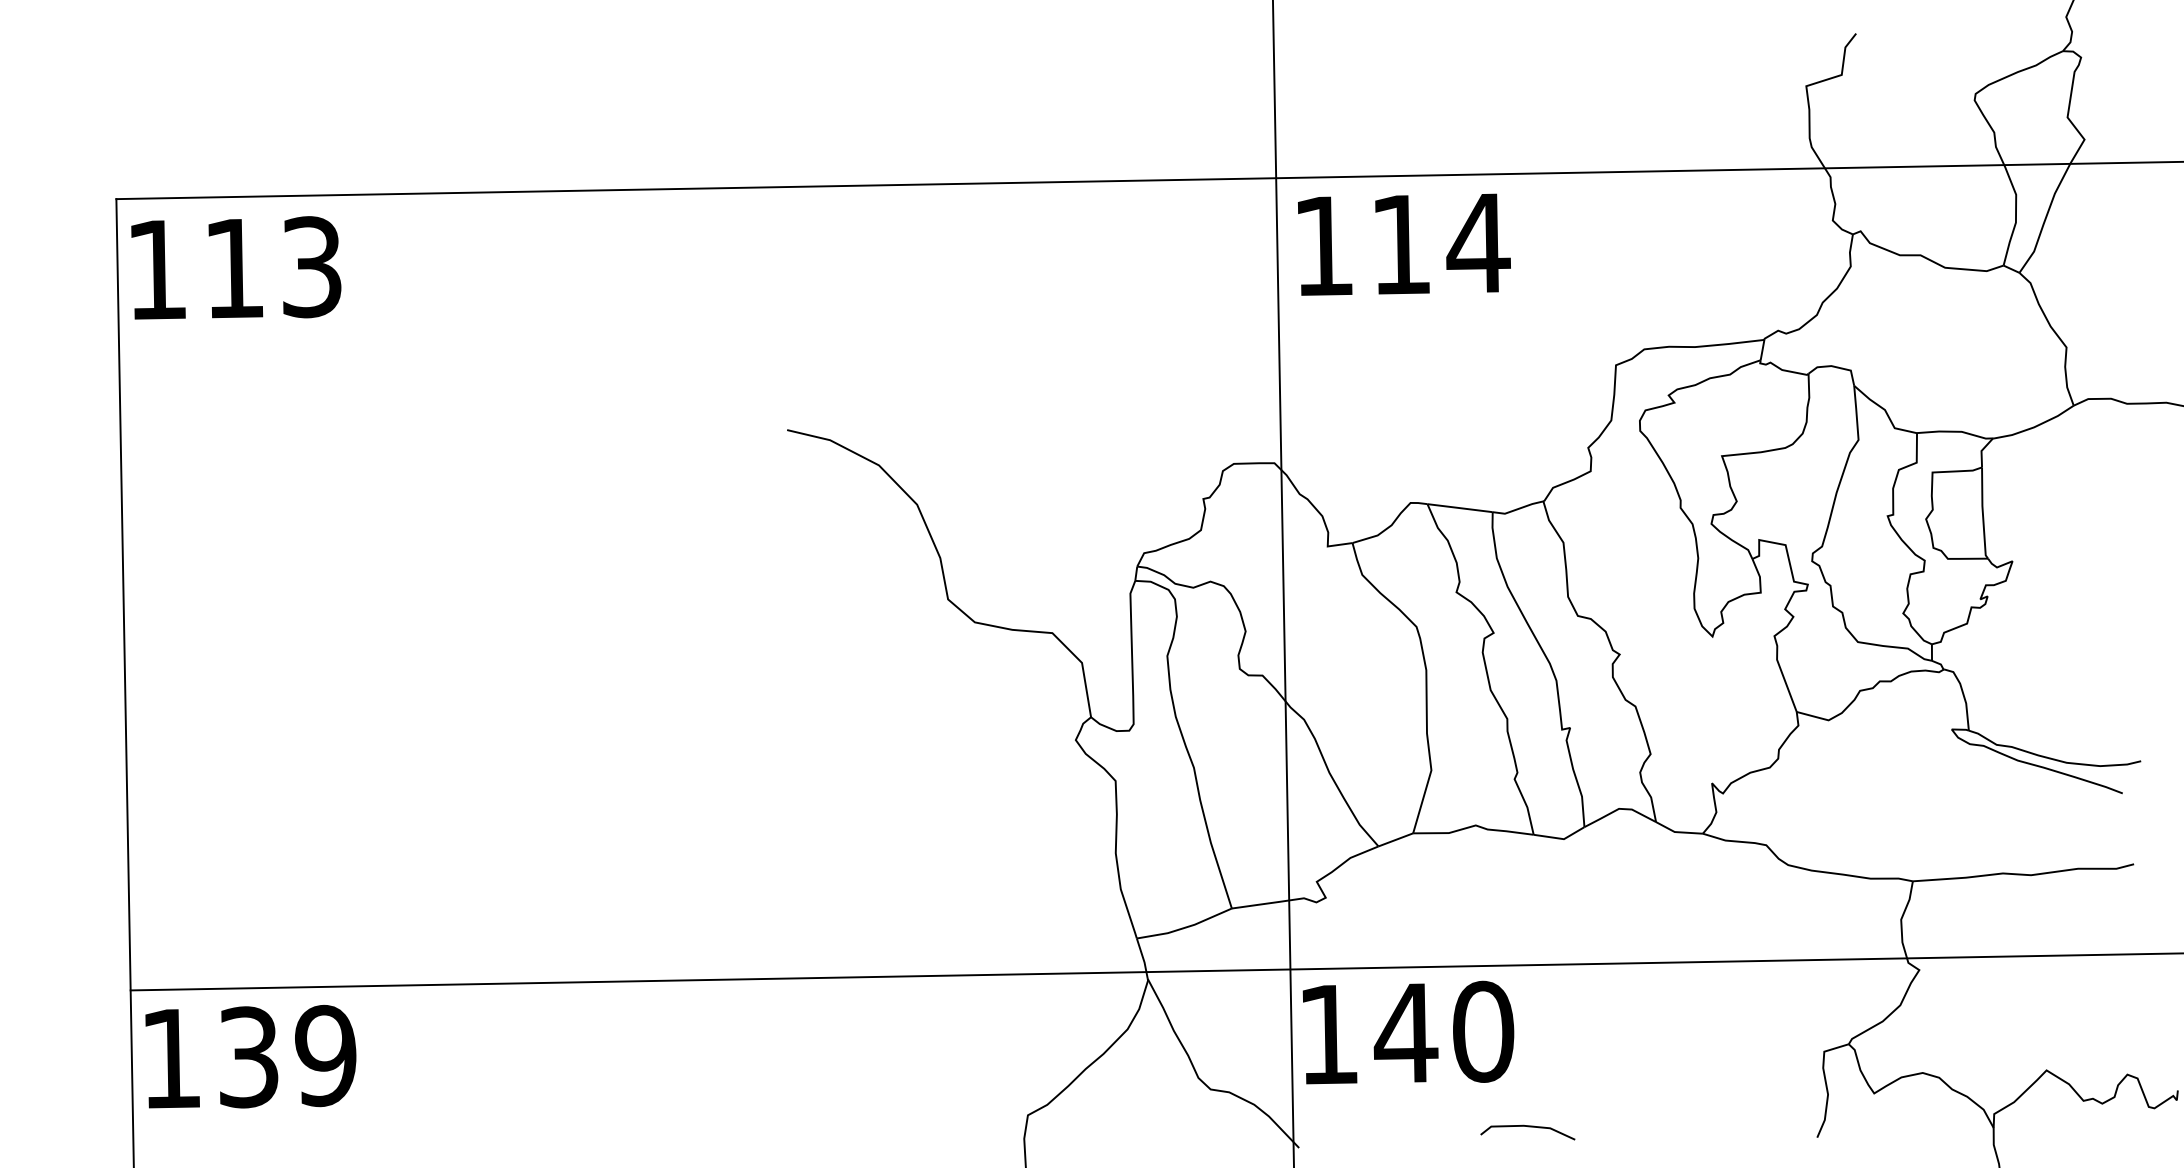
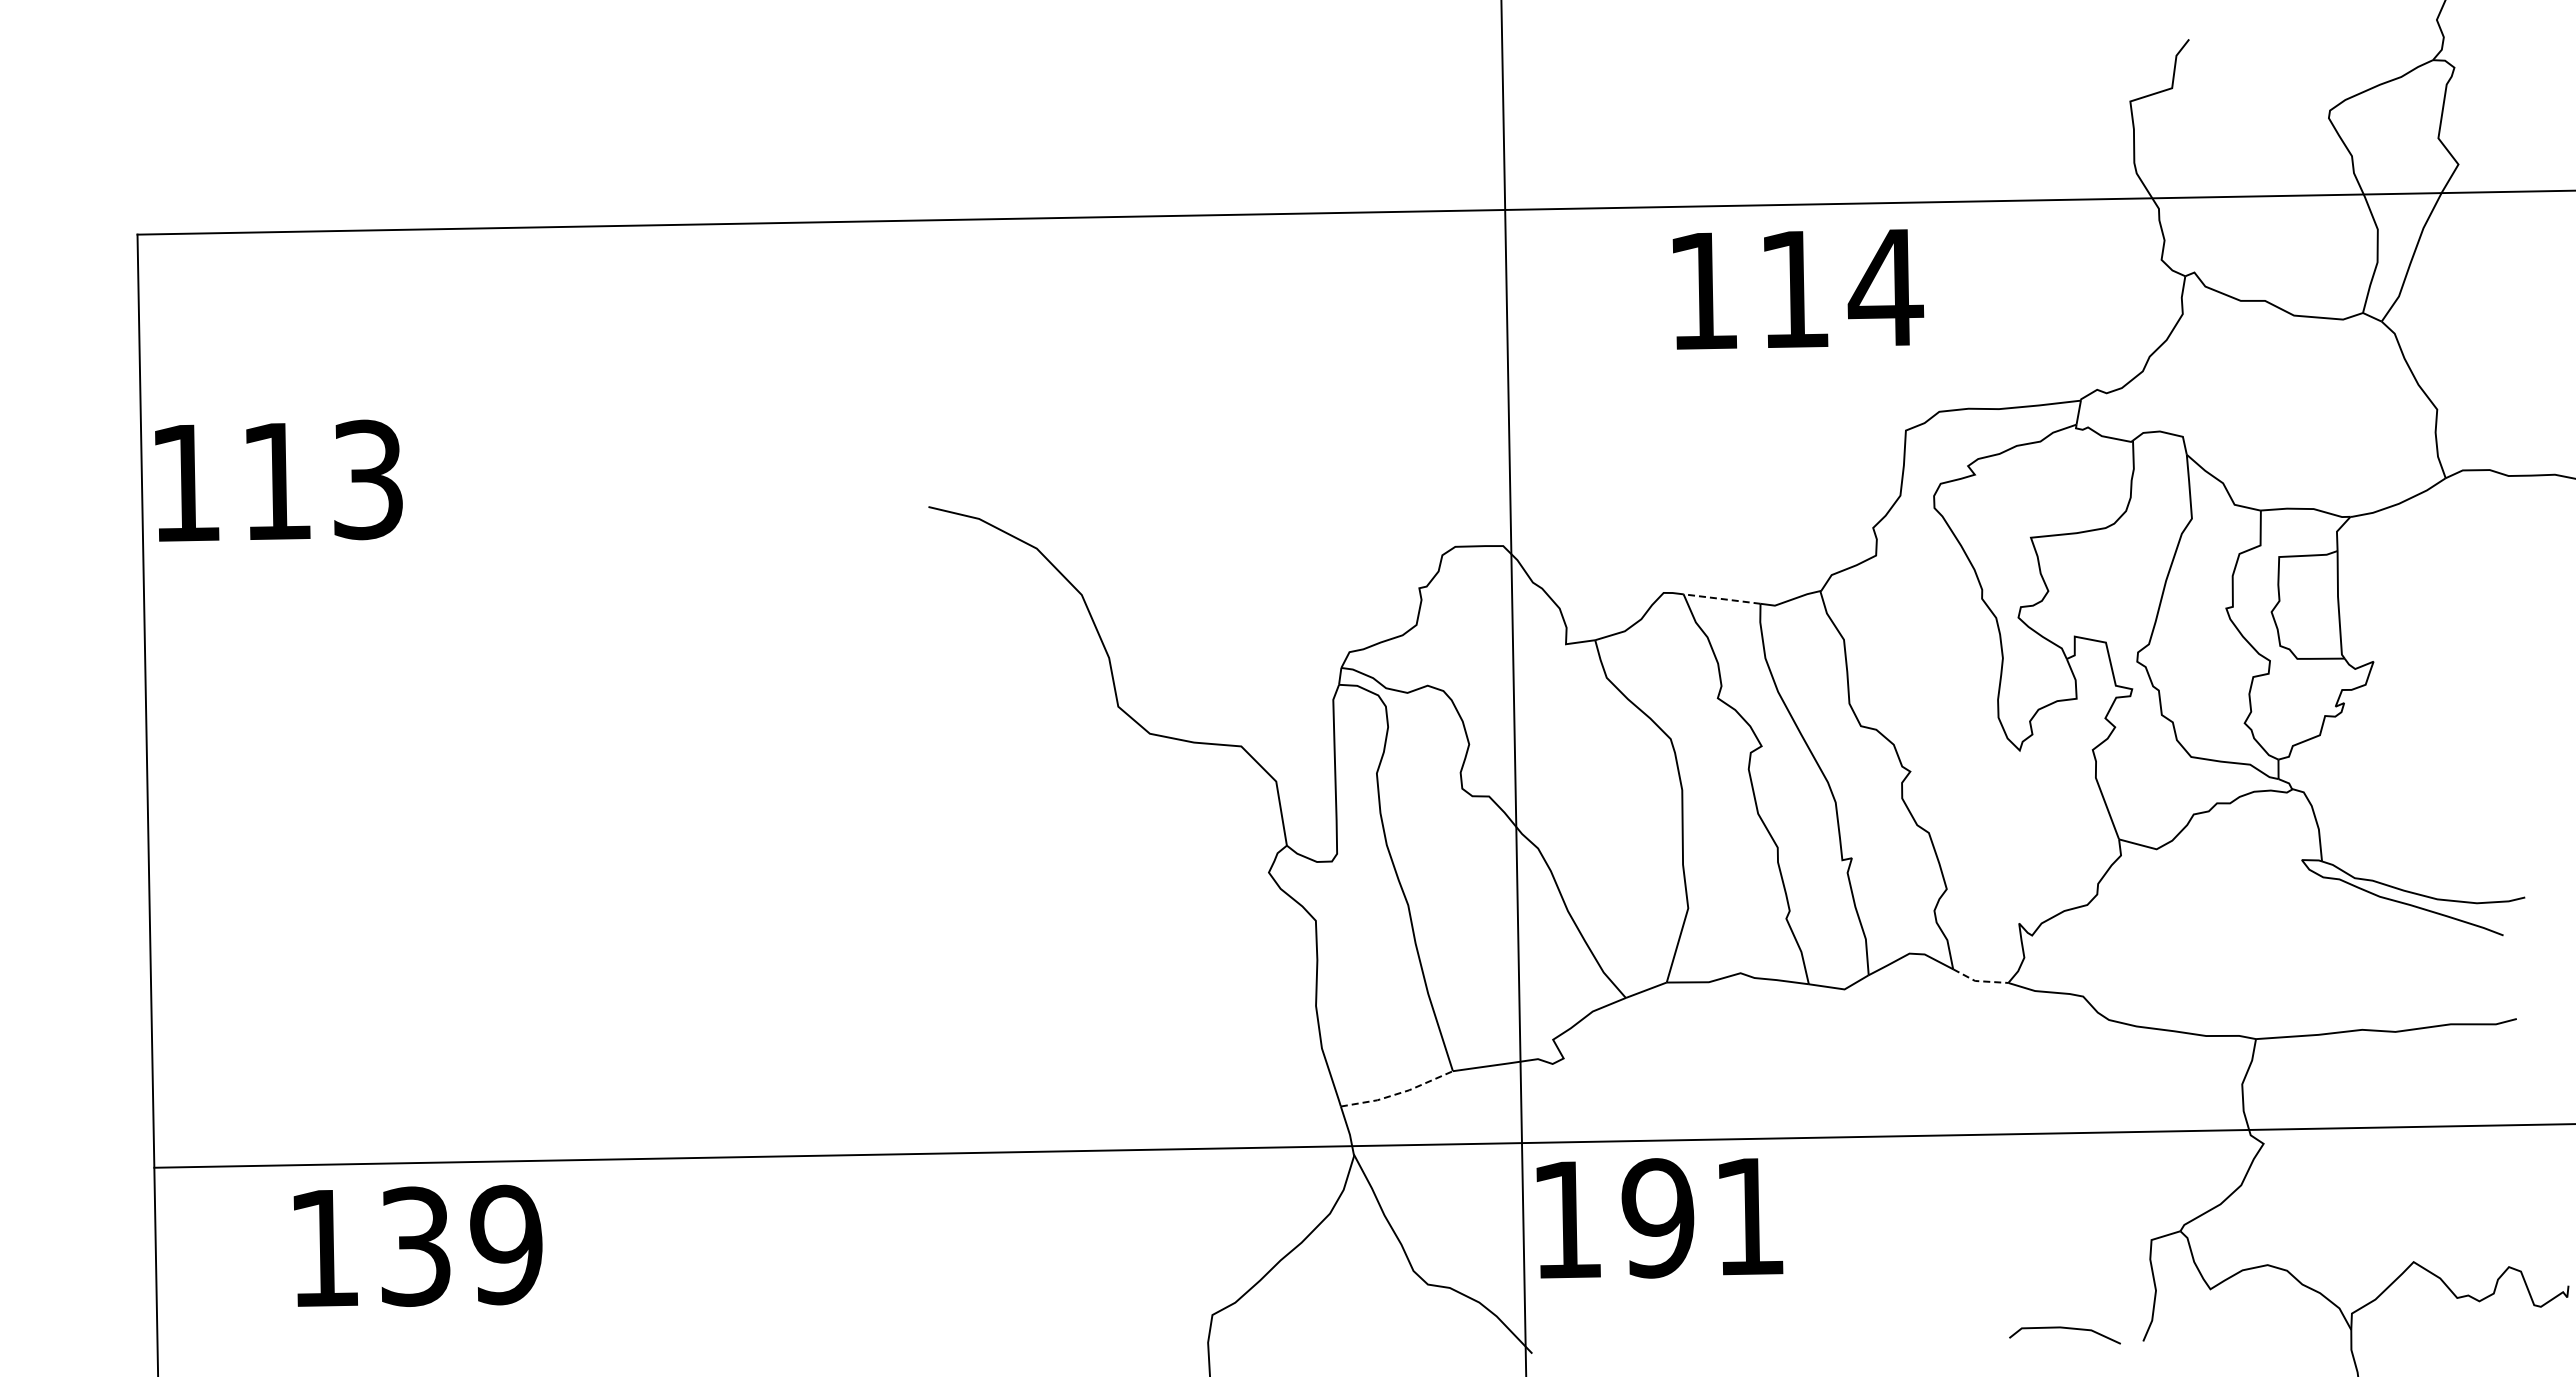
text: (1404, 244) -> (1798, 289), moved
text: (235, 267) -> (278, 480), moved
line: (1459, 507) -> (1721, 598), solid -> dashed
line: (1678, 832) -> (1979, 981), solid -> dashed
line: (1185, 927) -> (1398, 1093), solid -> dashed
text: (1443, 1032) -> (1702, 1217), 140 -> 191
text: (250, 1056) -> (417, 1245), moved
line: (1527, 1126) -> (2064, 1328), moved

